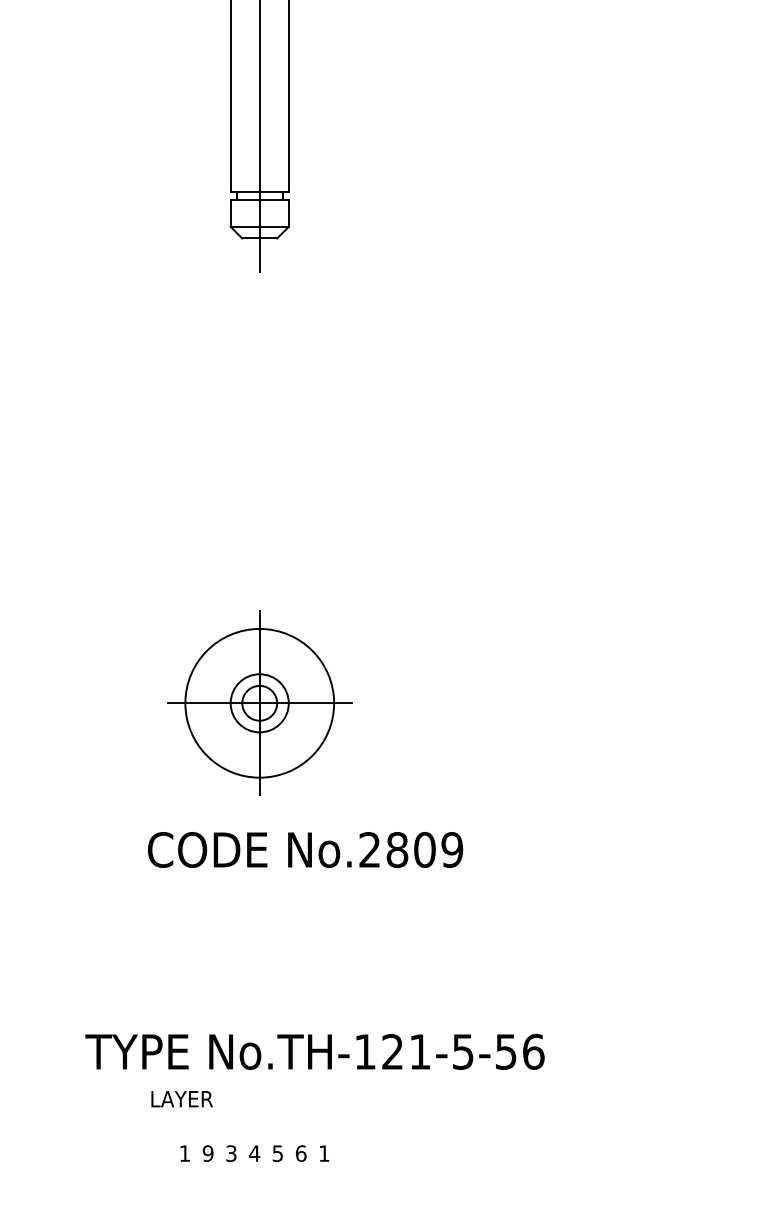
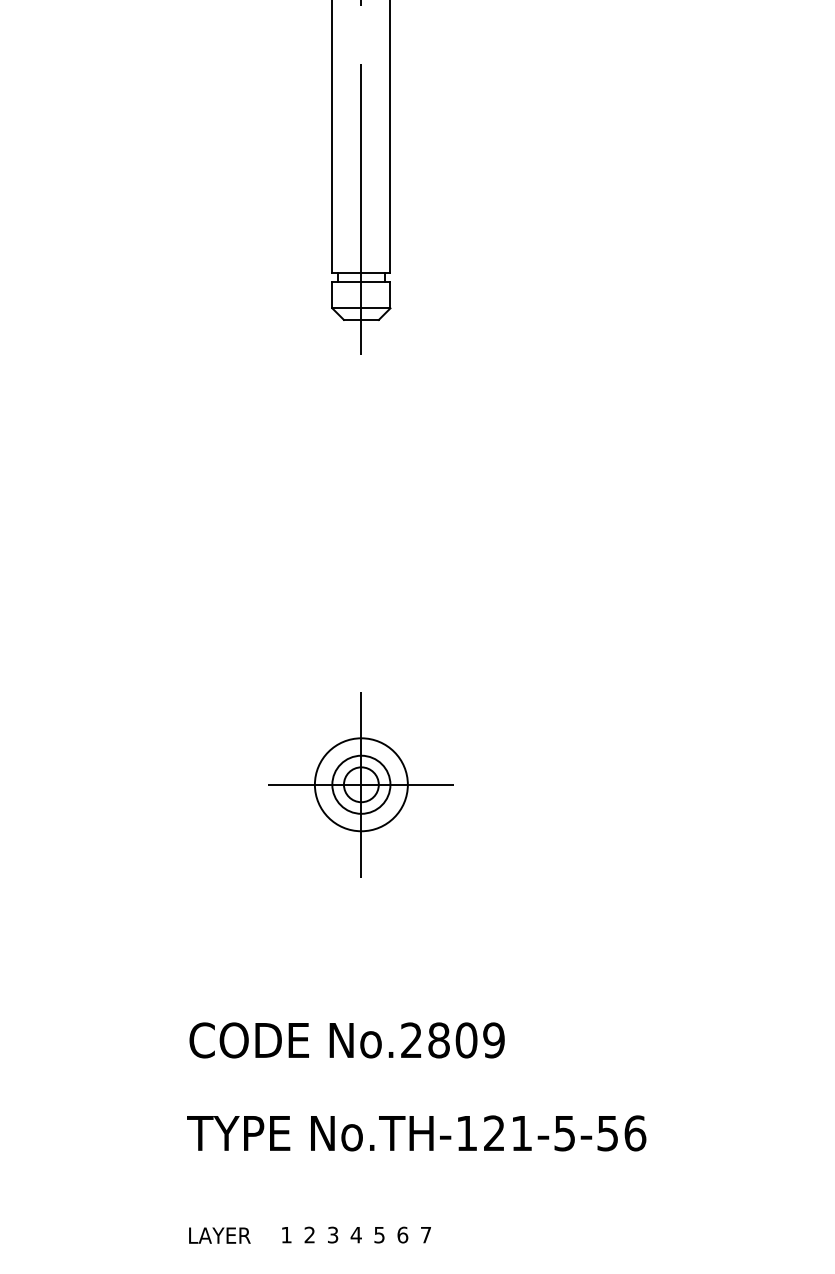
circle: (258, 703) -> (360, 784), size x0.62
text: (304, 850) -> (346, 1040), moved
text: (181, 1099) -> (219, 1235), moved
text: (207, 1153) -> (309, 1234), 9 -> 2
text: (324, 1154) -> (426, 1235), 1 -> 7

